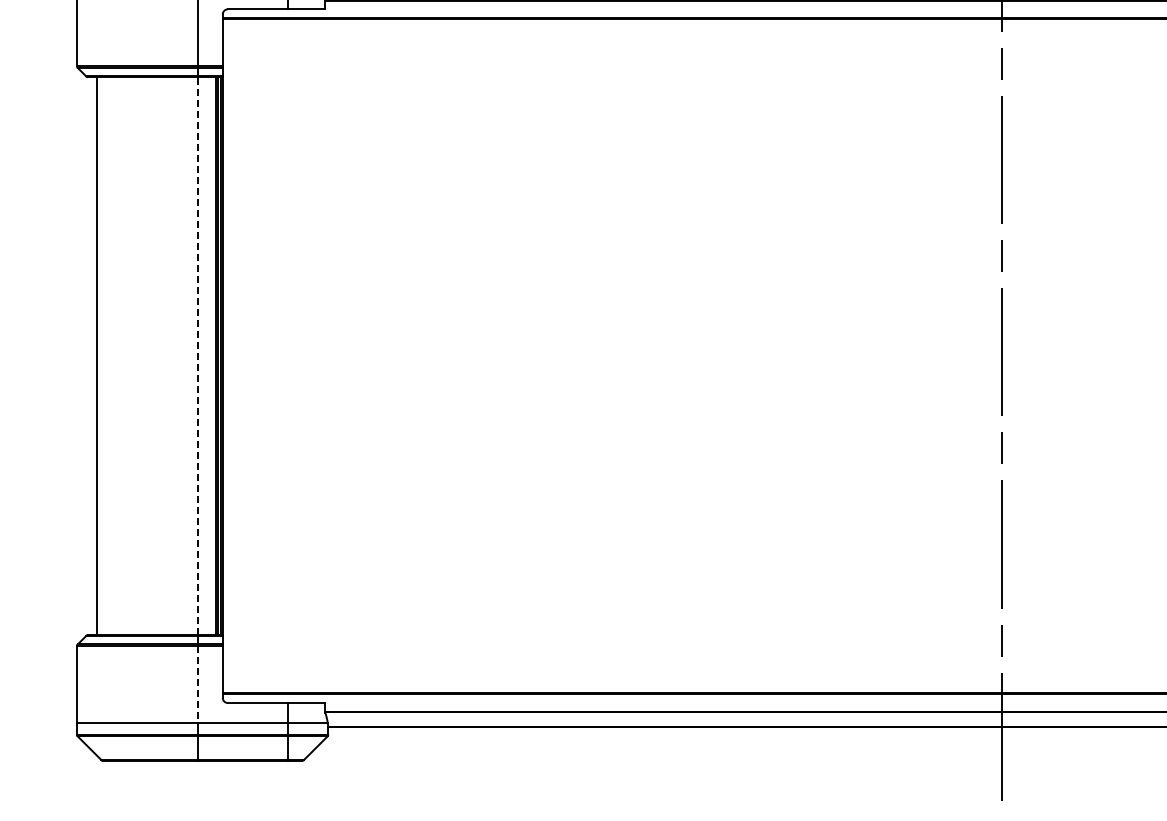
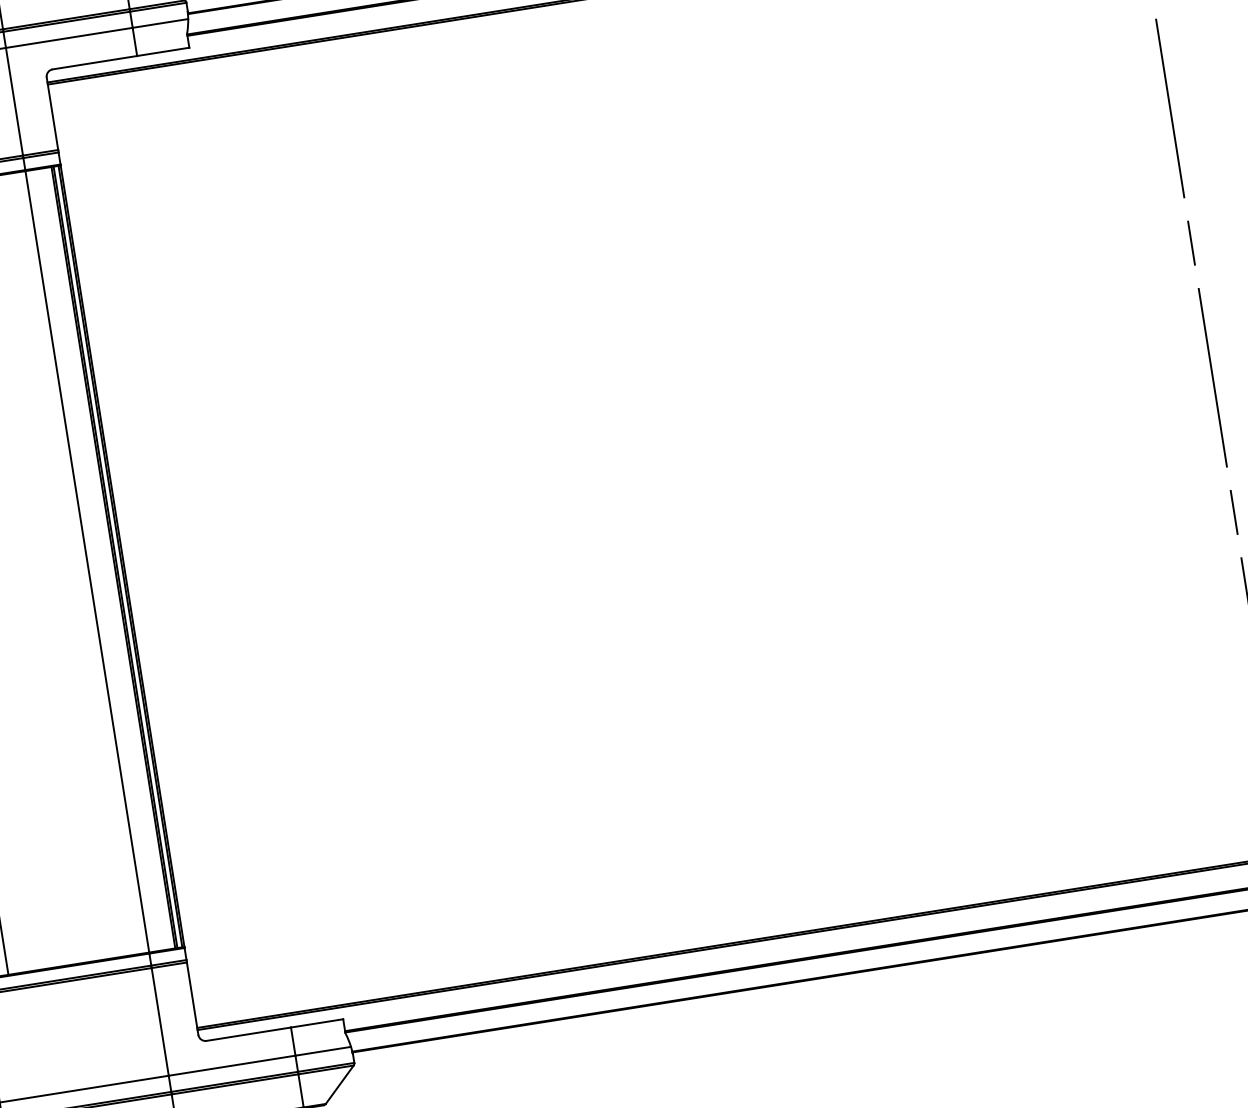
line: (197, 356) -> (87, 562), dashed -> solid
line: (197, 685) -> (160, 1023), dashed -> solid

